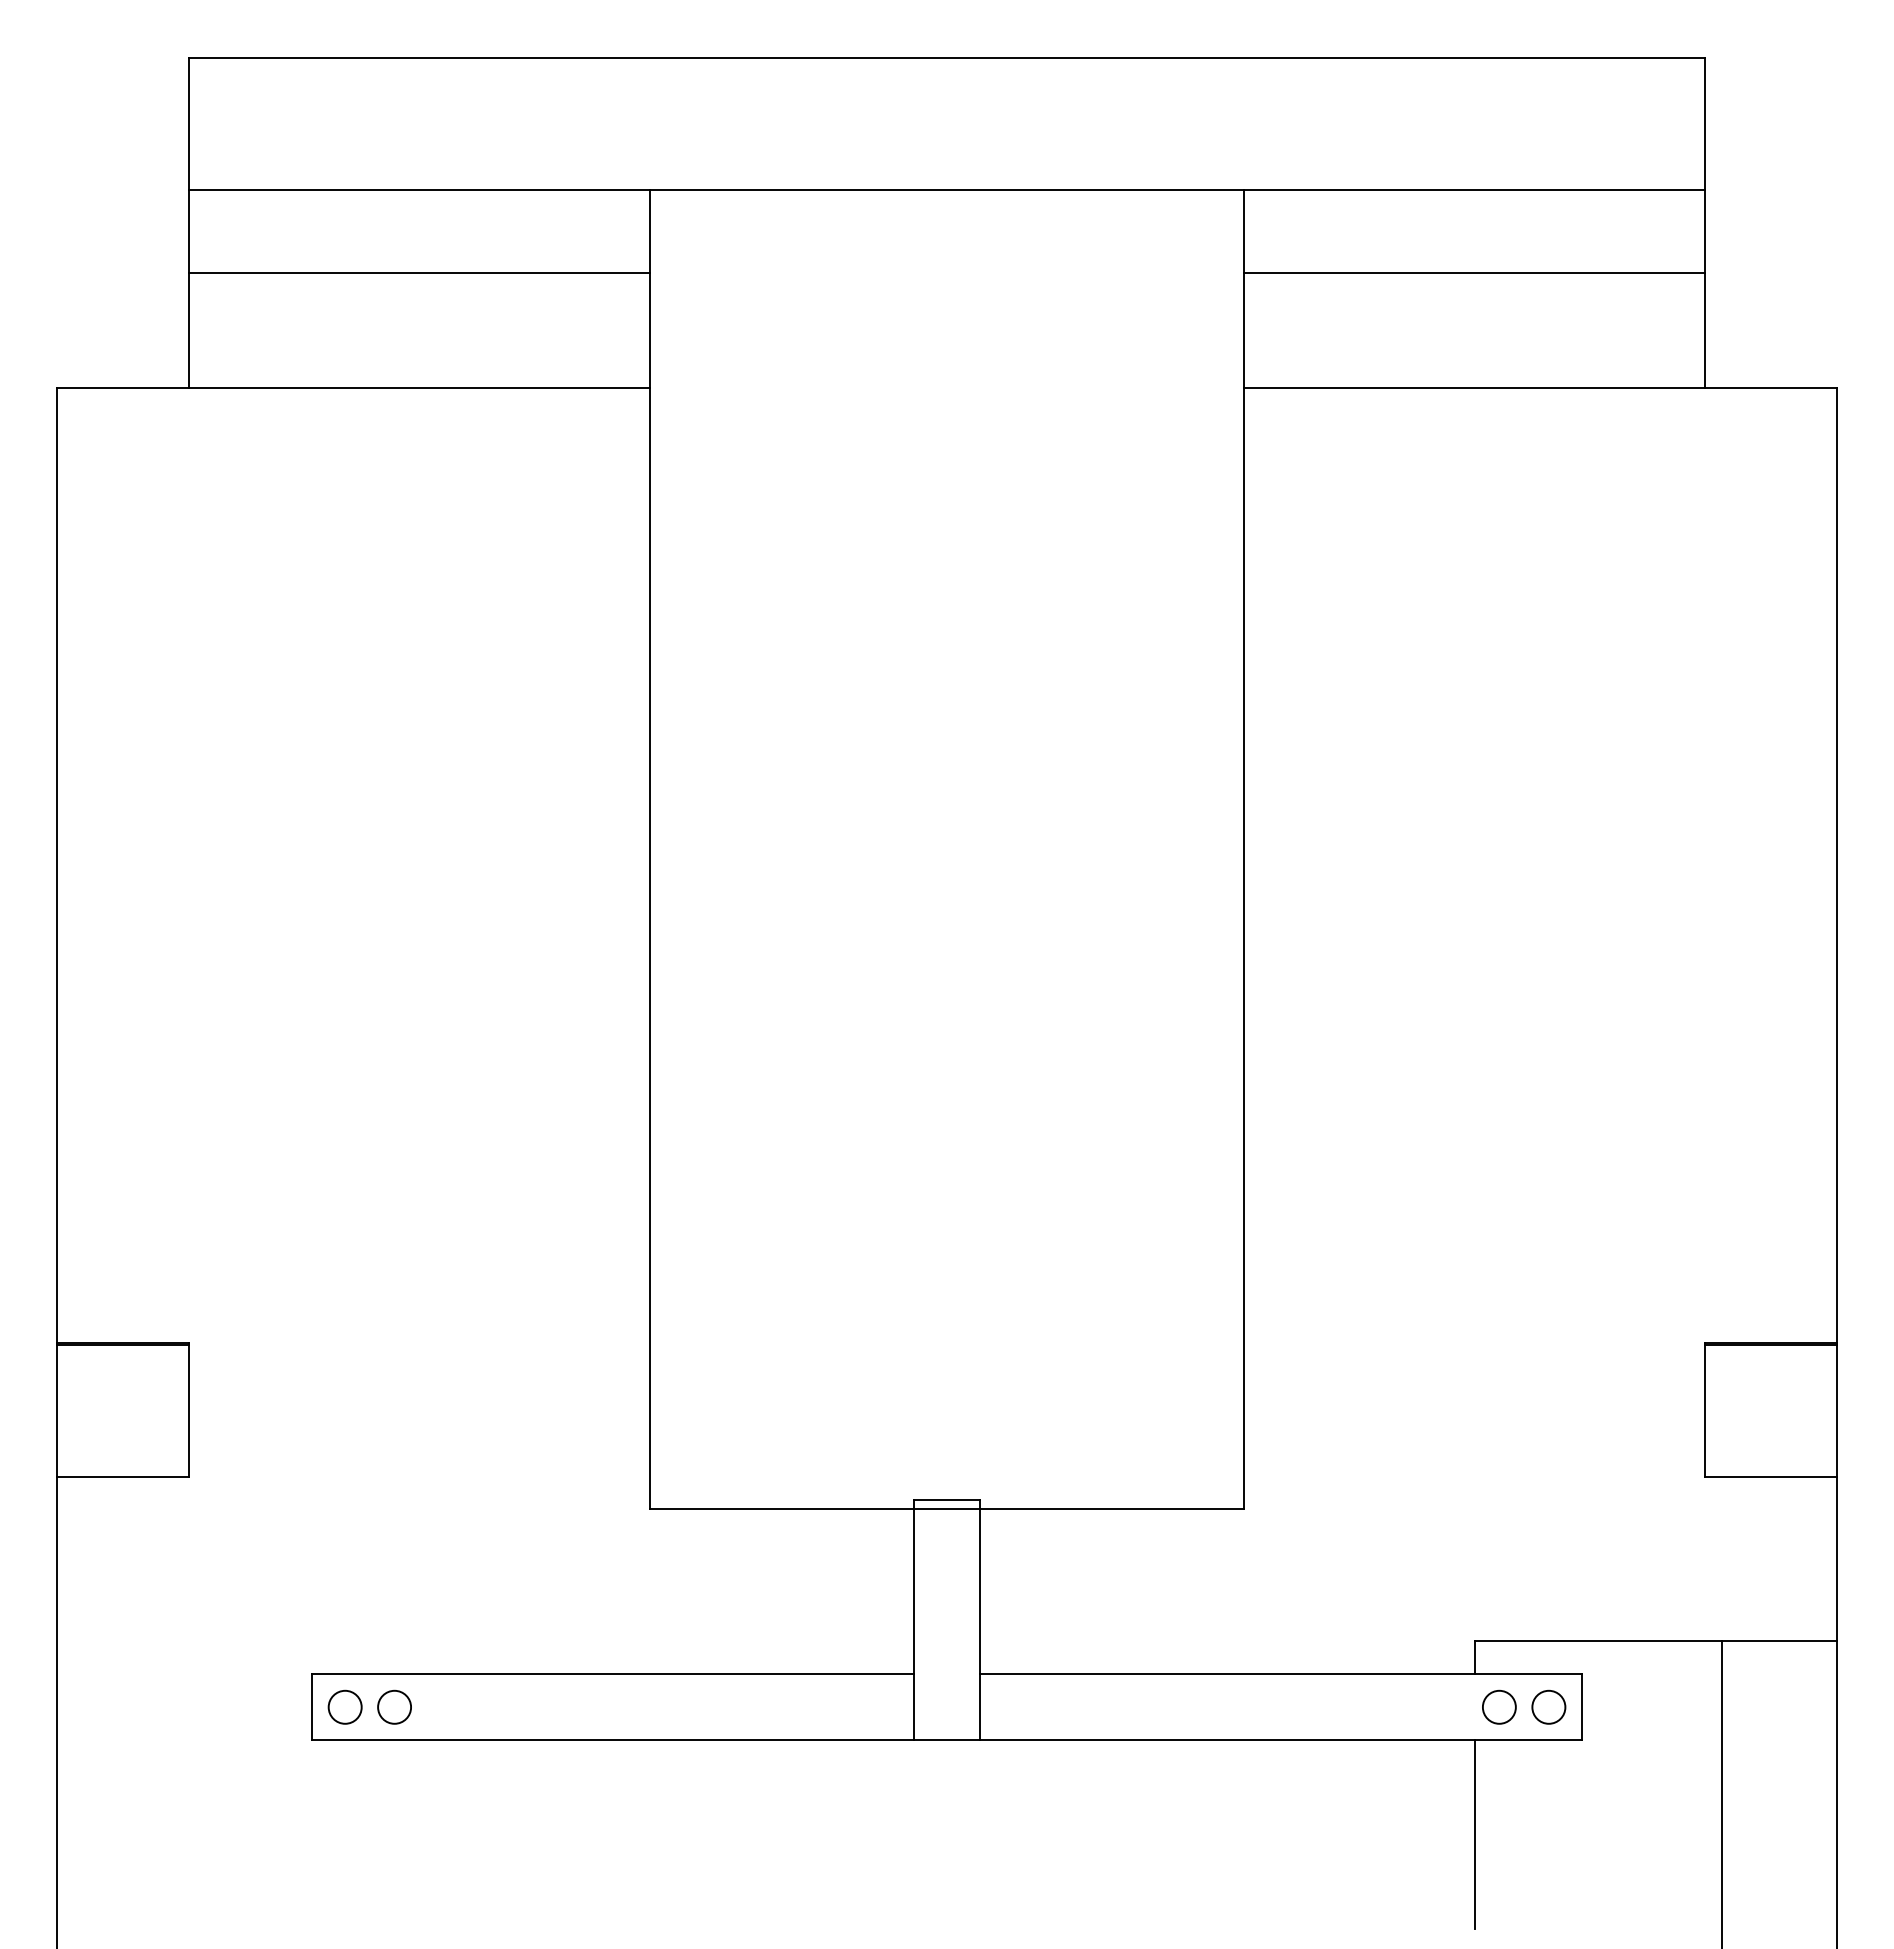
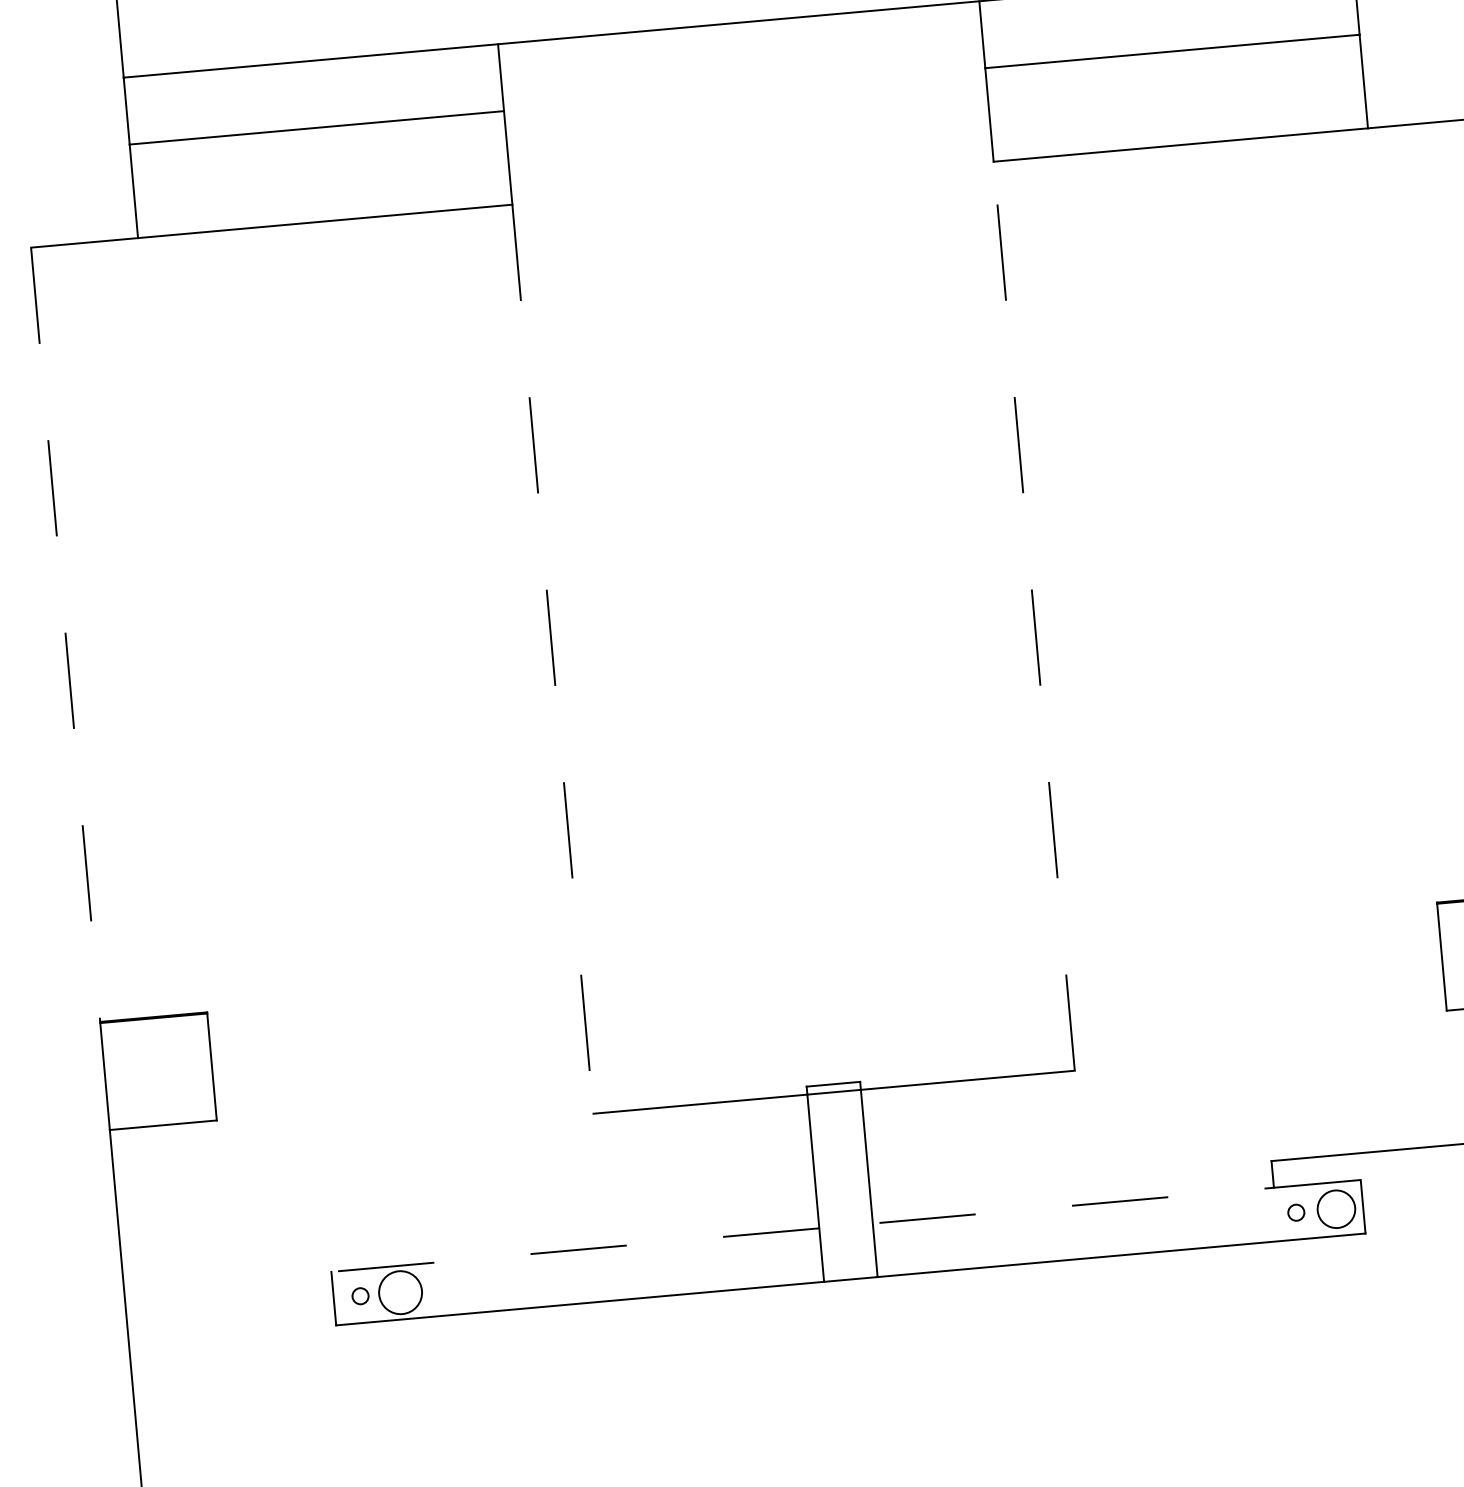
line: (56, 866) -> (65, 635), solid -> dashed
line: (650, 948) -> (553, 658), solid -> dashed
line: (1243, 948) -> (1033, 616), solid -> dashed
line: (613, 1674) -> (575, 1250), solid -> dashed
line: (1280, 1674) -> (1116, 1201), solid -> dashed
circle: (344, 1706) -> (359, 1295), size x0.6
circle: (394, 1706) -> (400, 1292), size x1.6
circle: (1498, 1706) -> (1295, 1212), size x0.6
circle: (1548, 1706) -> (1336, 1208), size x1.4
line: (1474, 1834) -> (1285, 1317), removed

